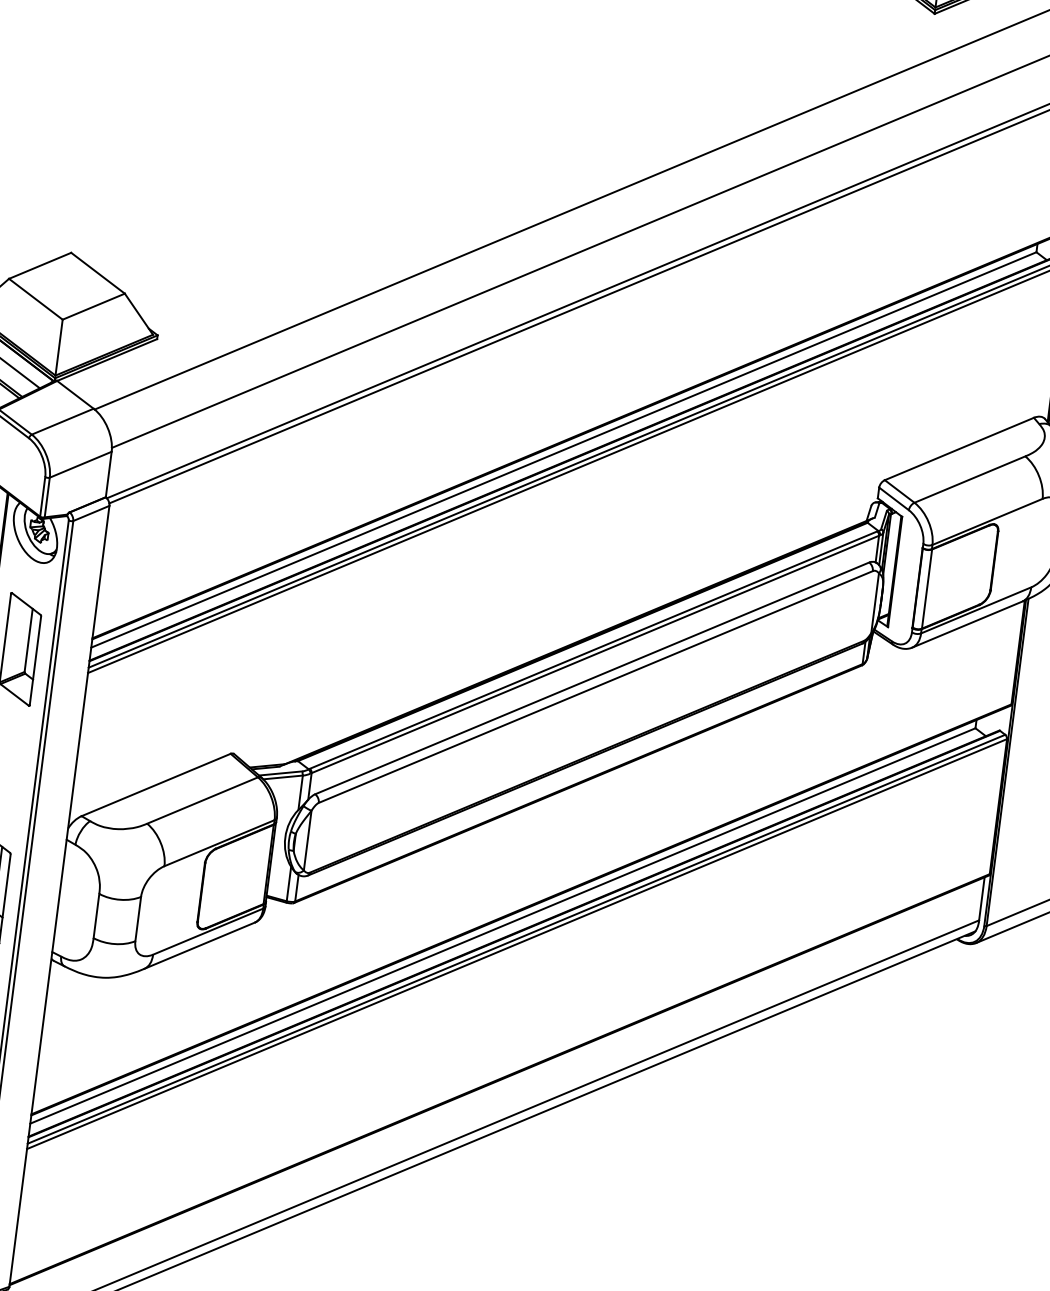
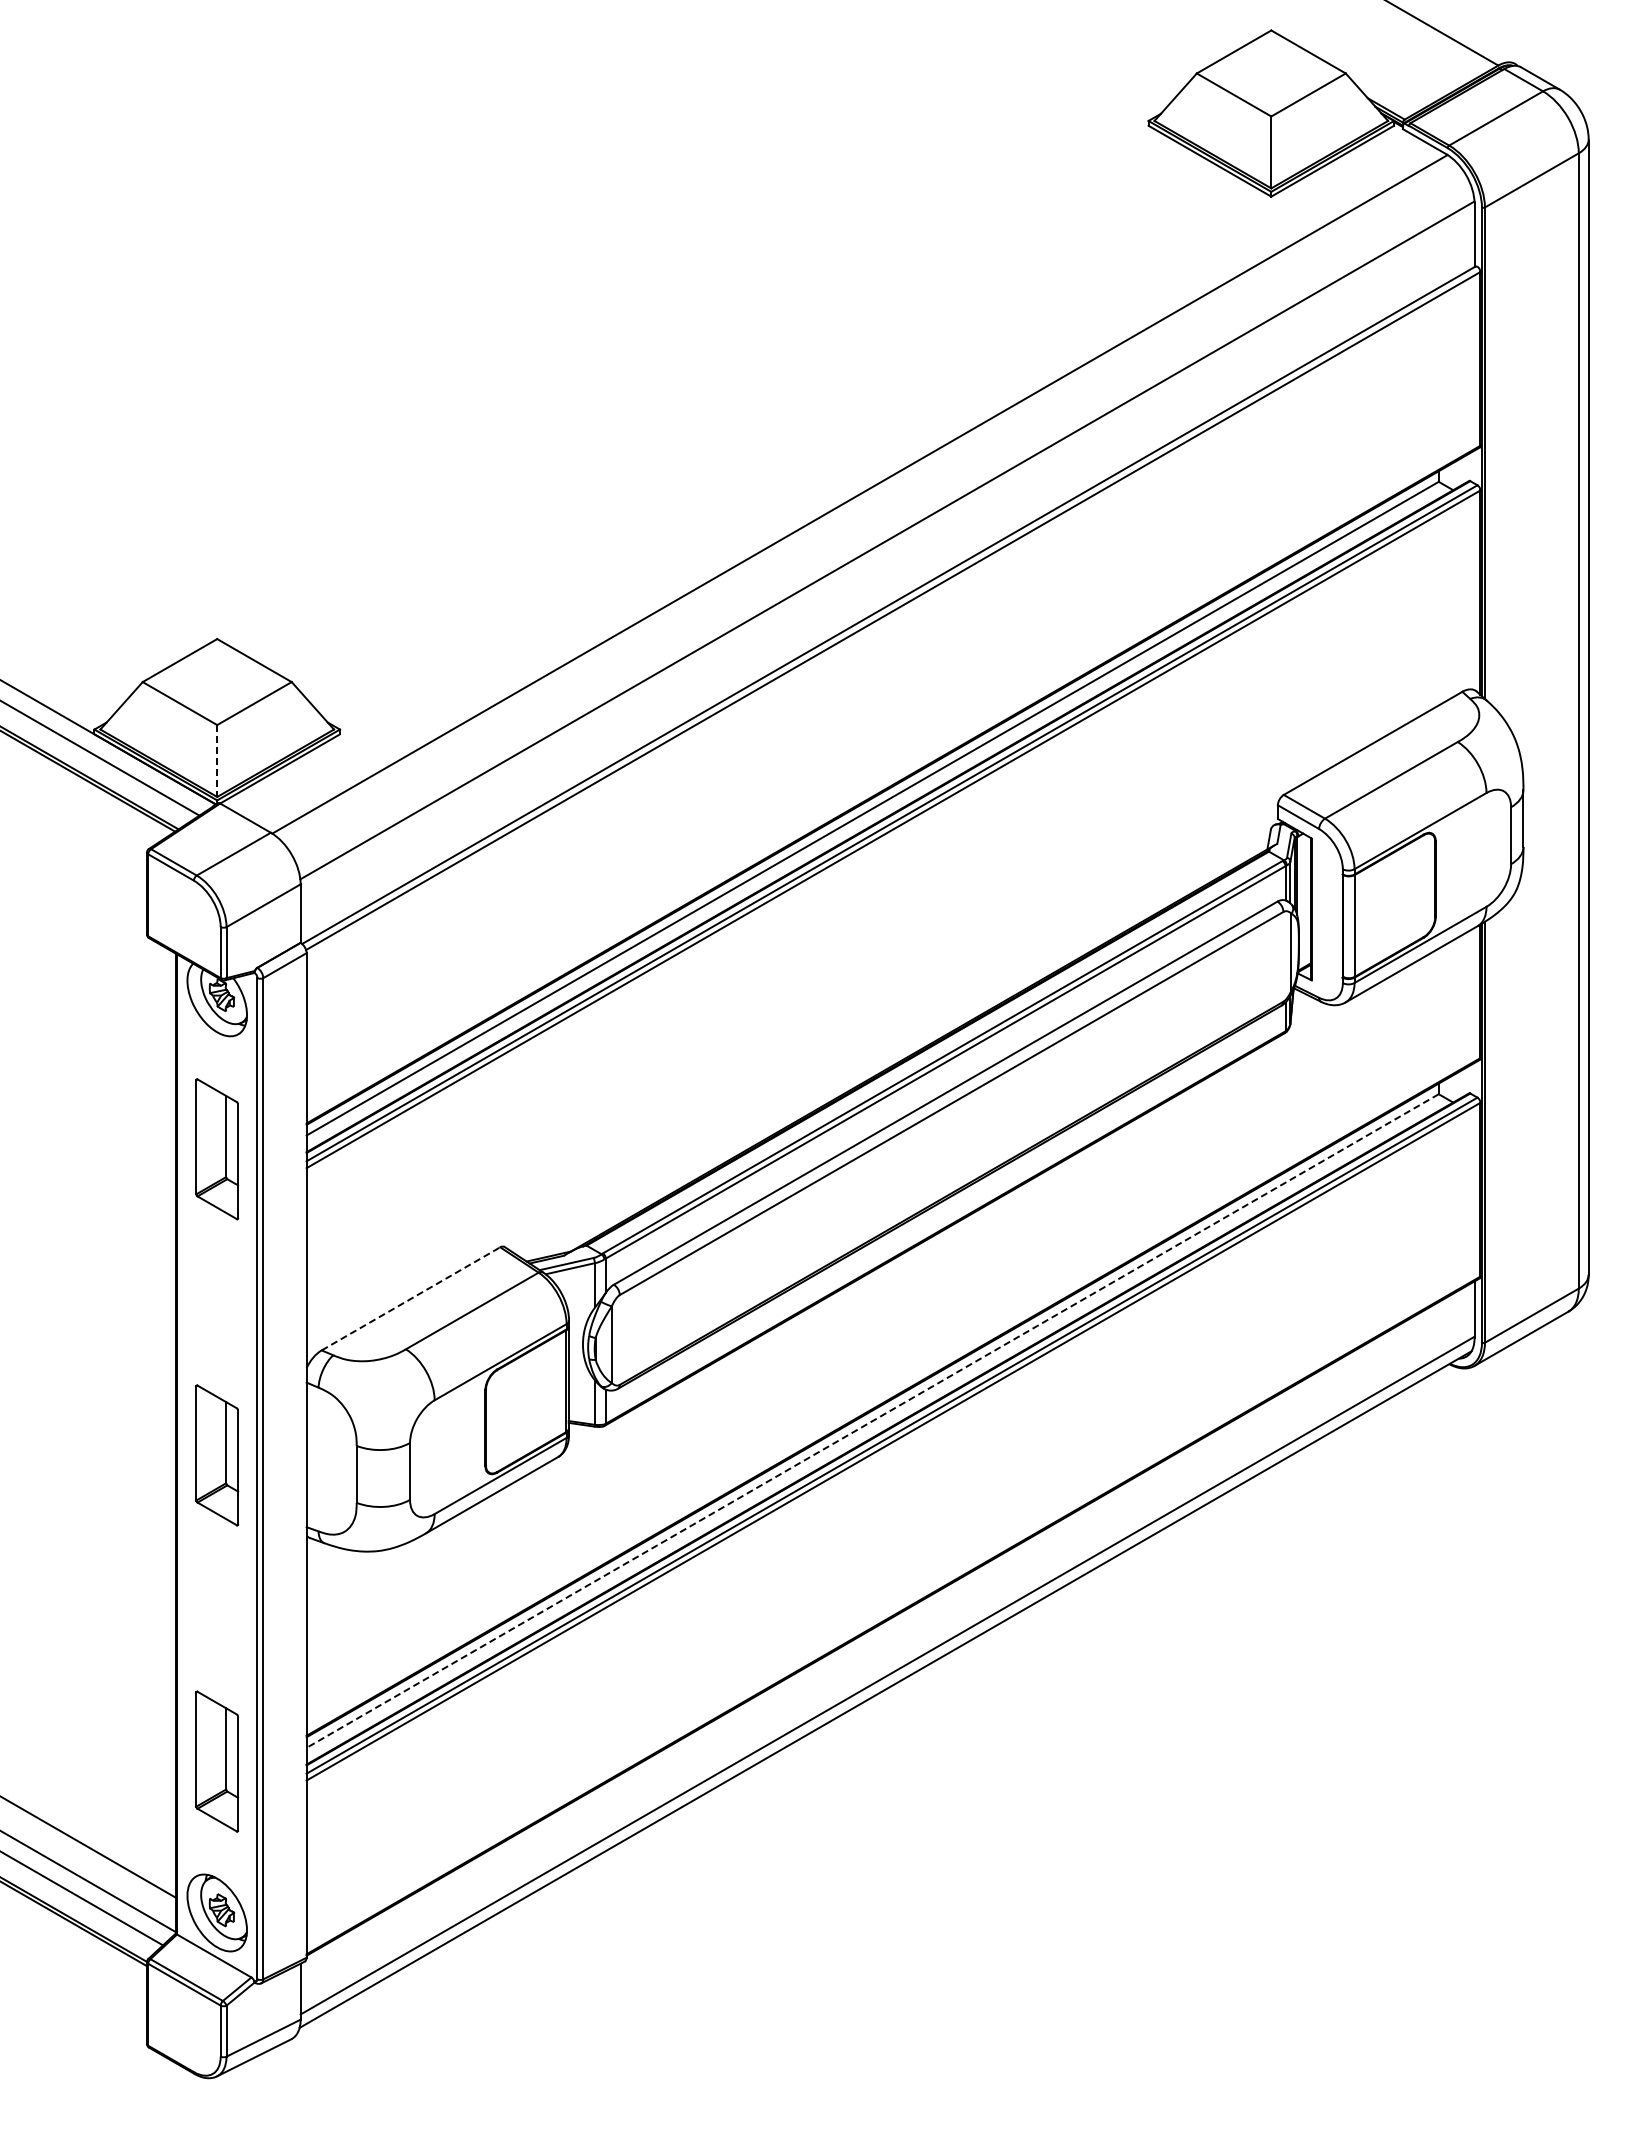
line: (59, 348) -> (217, 761), solid -> dashed
line: (156, 784) -> (411, 1298), solid -> dashed
line: (502, 926) -> (872, 1421), solid -> dashed

